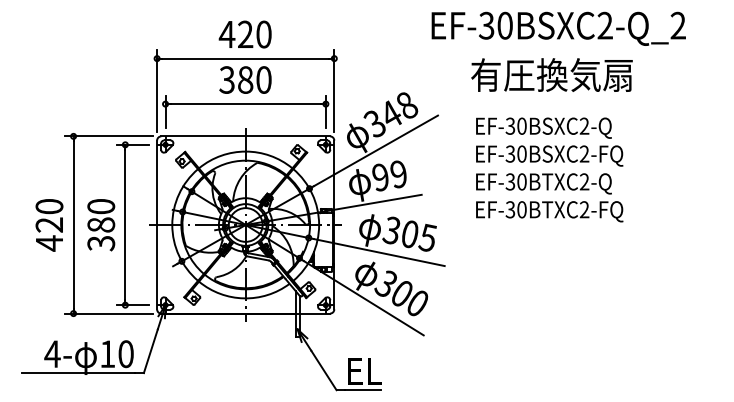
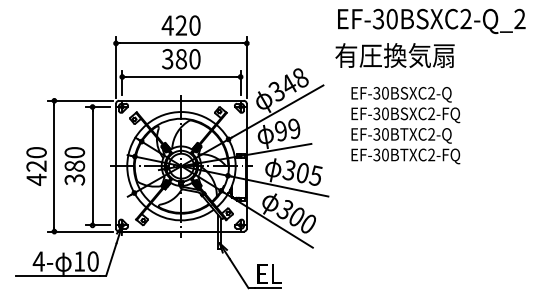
text: (558, 28) -> (431, 21), moved
text: (551, 74) -> (394, 55), moved

